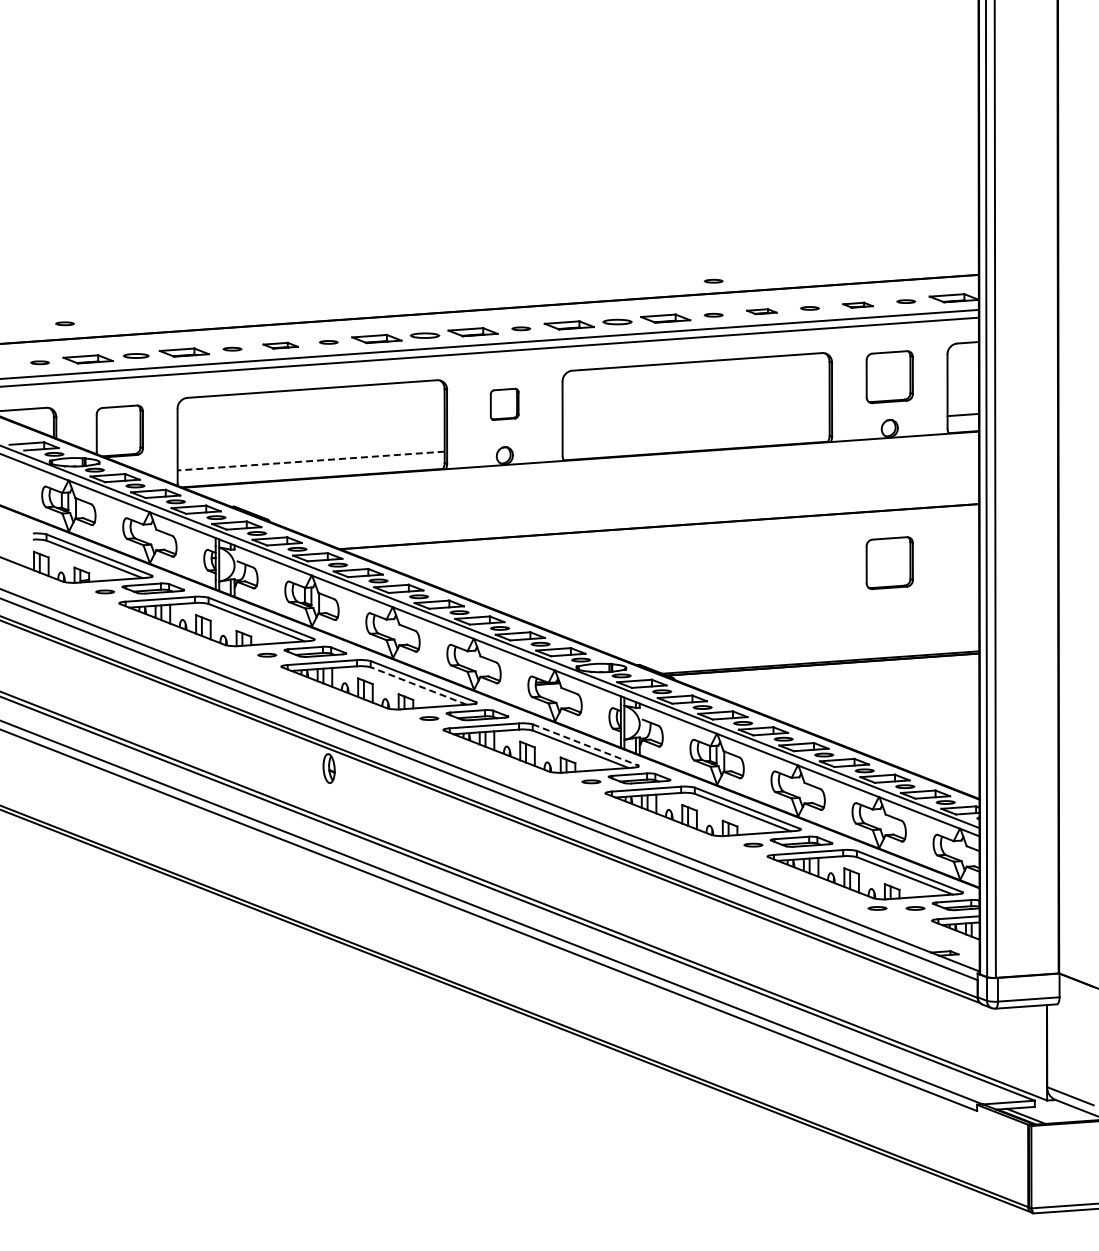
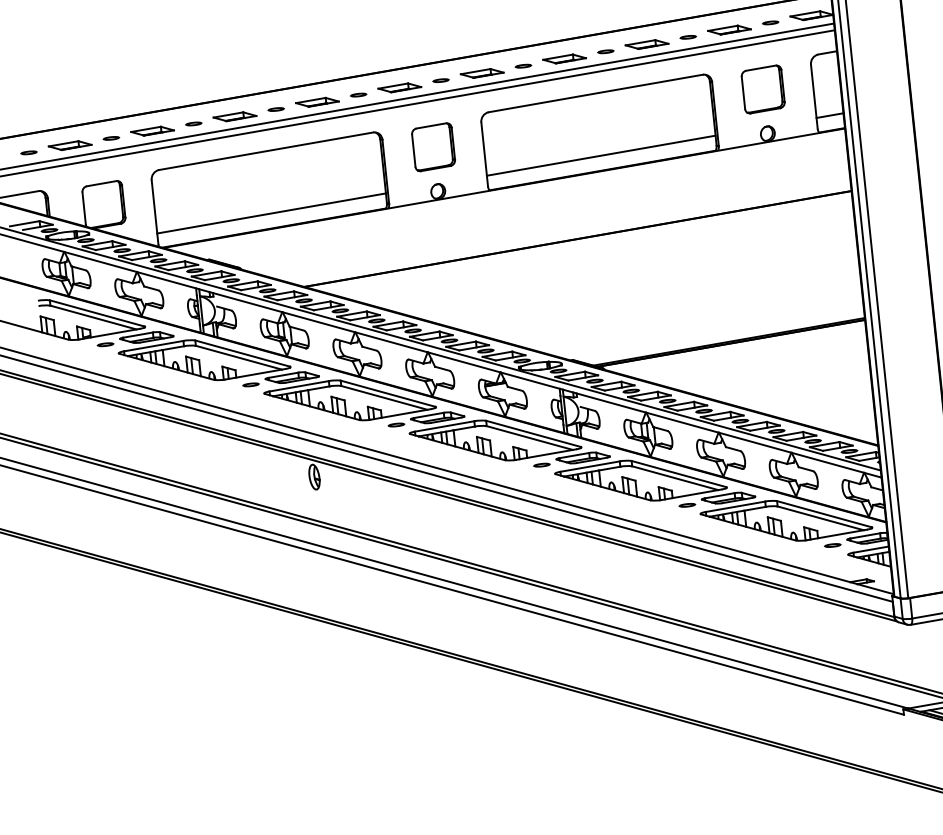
part: (713, 280) -> (602, 21), removed
part: (857, 305) -> (728, 30), size x1.67
part: (761, 311) -> (646, 44), size x1.67
part: (617, 321) -> (523, 65), size x0.62
part: (64, 323) -> (46, 116), removed
part: (424, 335) -> (358, 95), size x0.62
part: (280, 345) -> (234, 116), size x1.43
part: (136, 355) -> (111, 137), size x0.71
part: (504, 404) -> (433, 147), size x1.67
line: (695, 433) -> (600, 155), added
line: (311, 461) -> (271, 213), dashed -> solid
part: (889, 563) -> (779, 250), removed
line: (418, 685) -> (384, 397), dashed -> solid
line: (585, 744) -> (533, 433), dashed -> solid
line: (877, 907) -> (799, 548), removed

